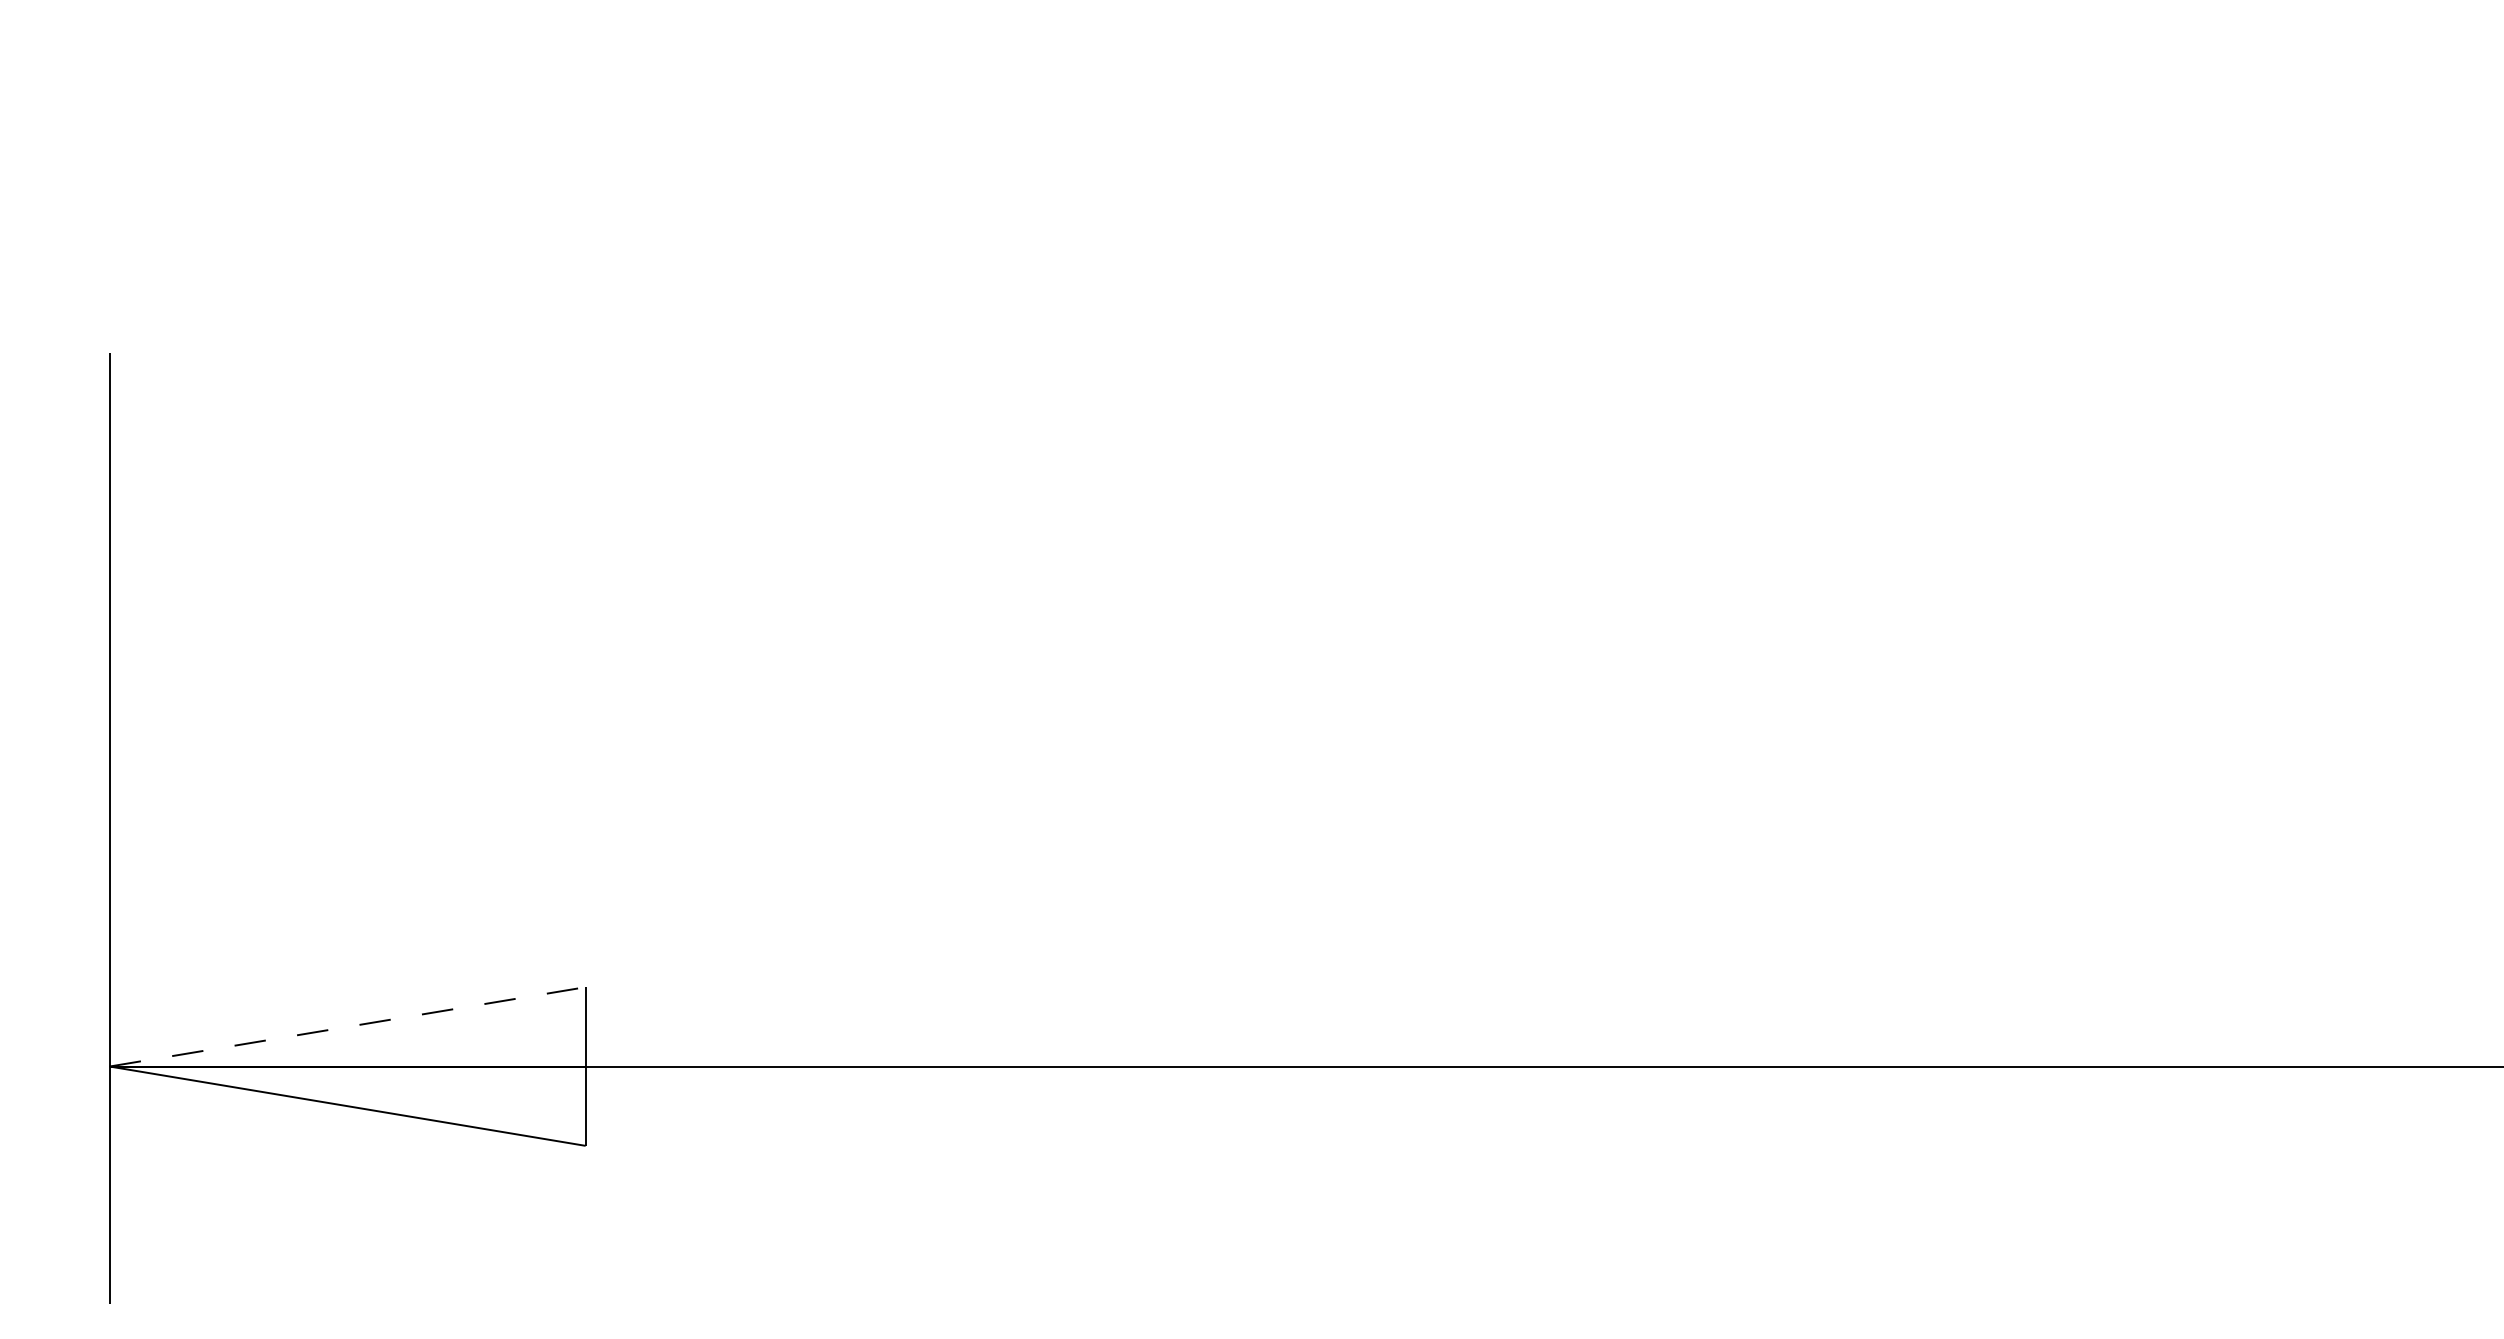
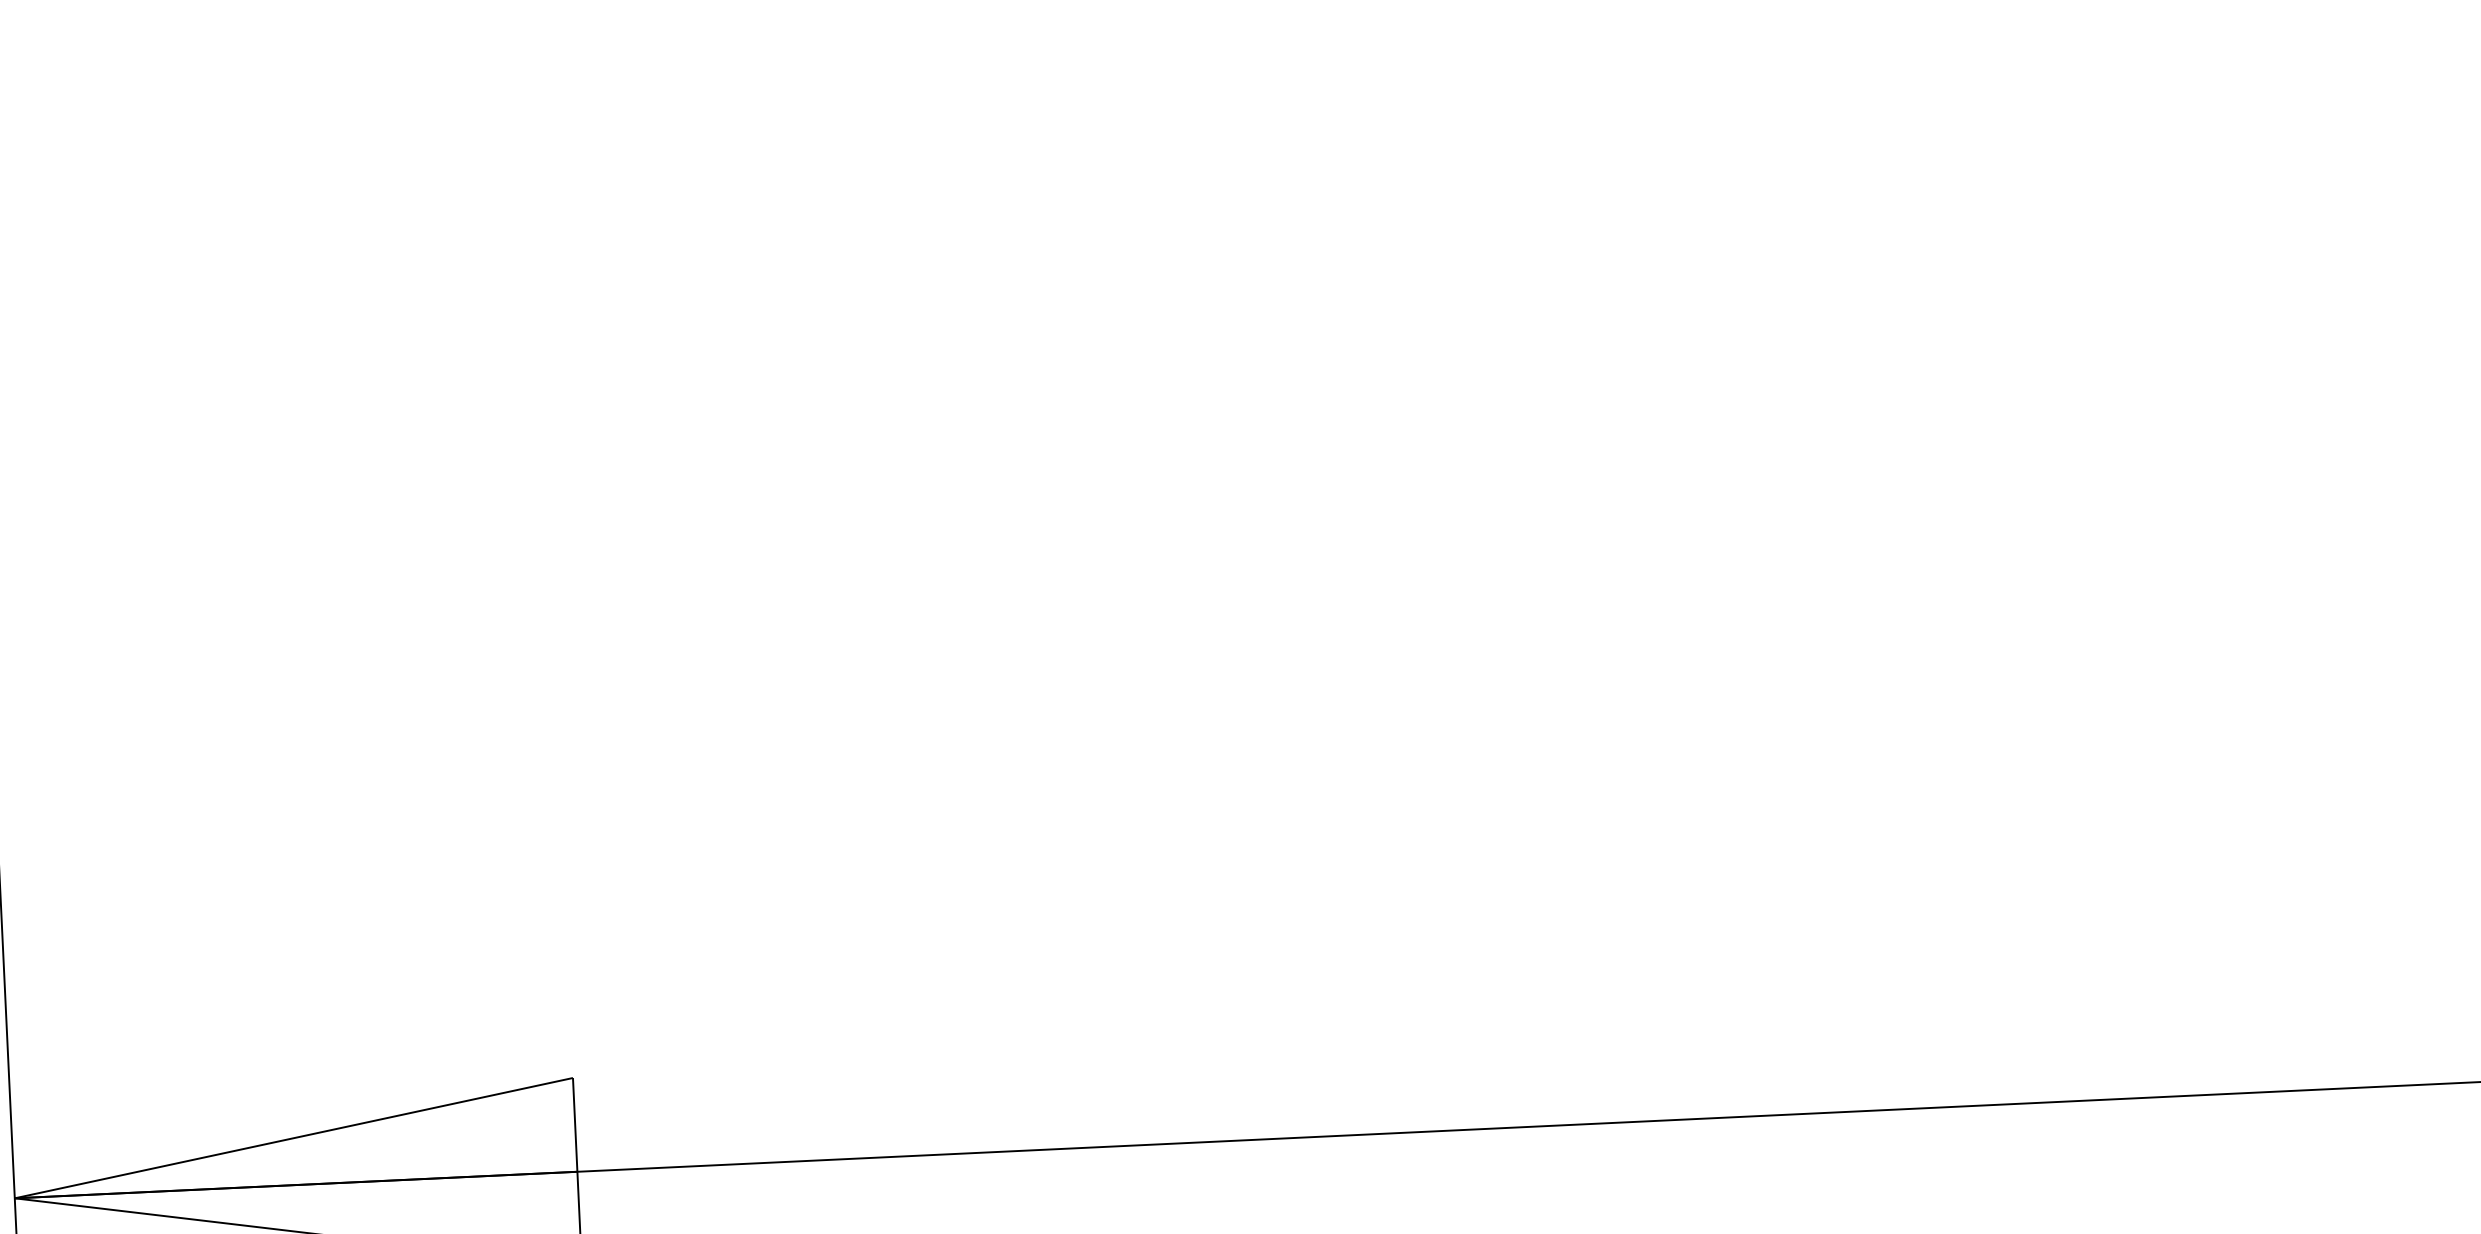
line: (348, 1026) -> (294, 1137), dashed -> solid

